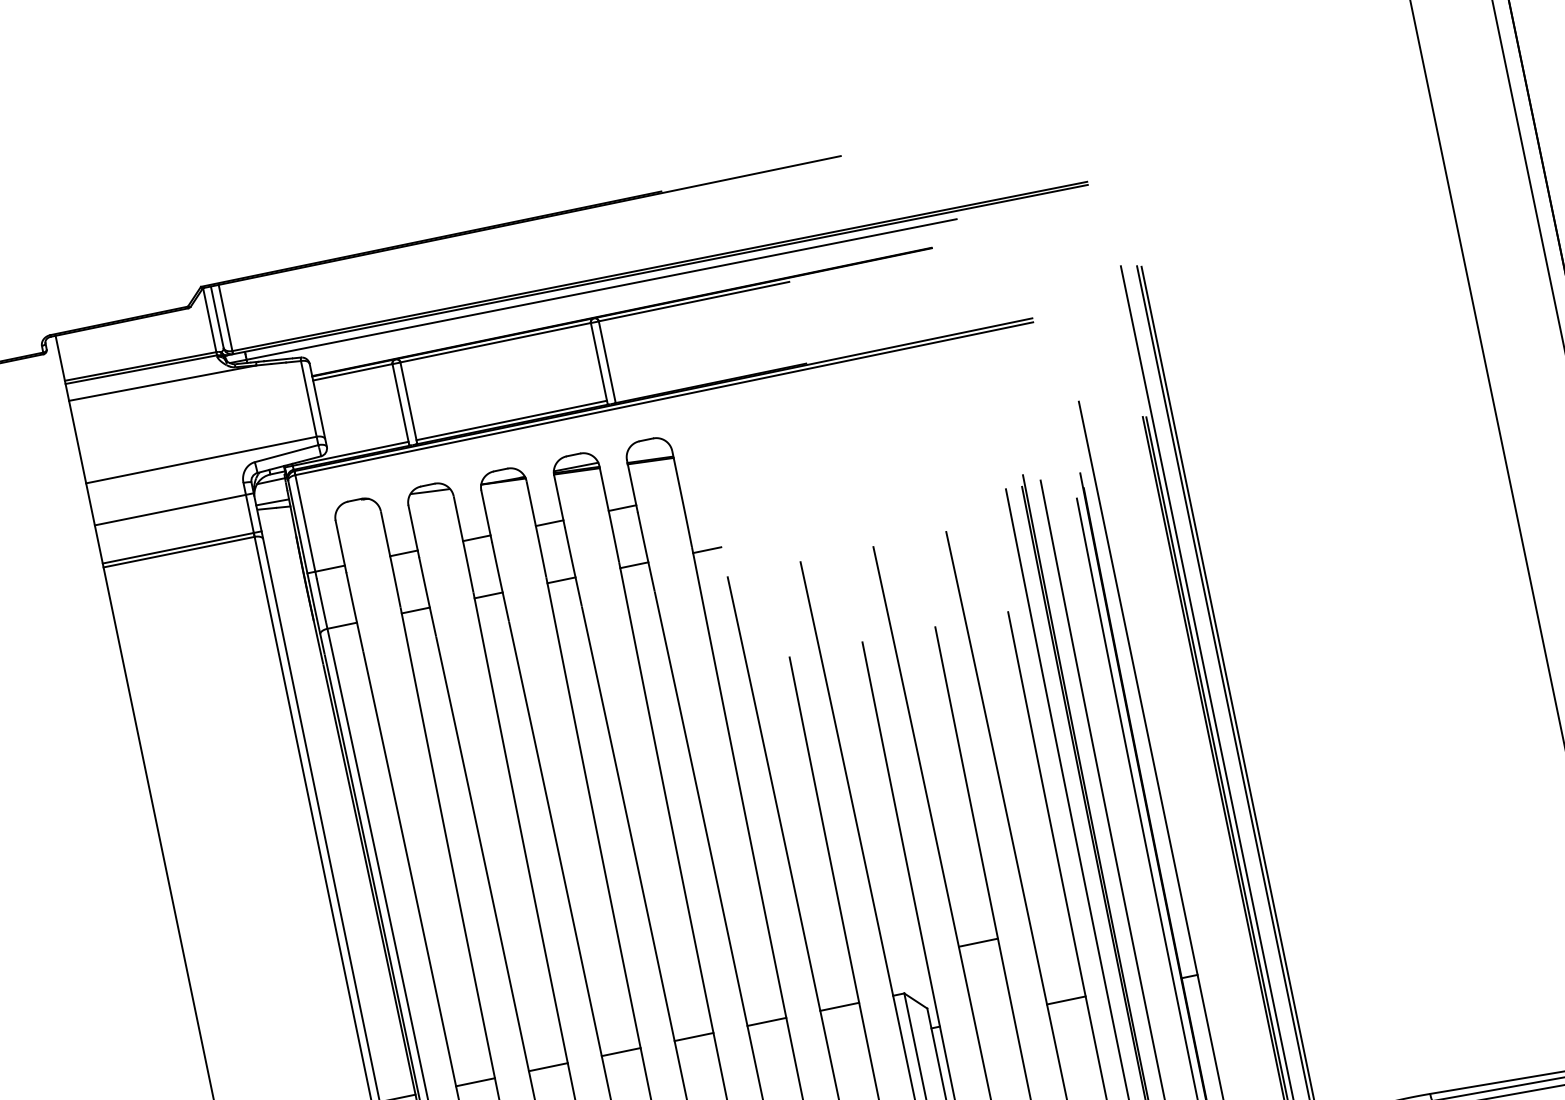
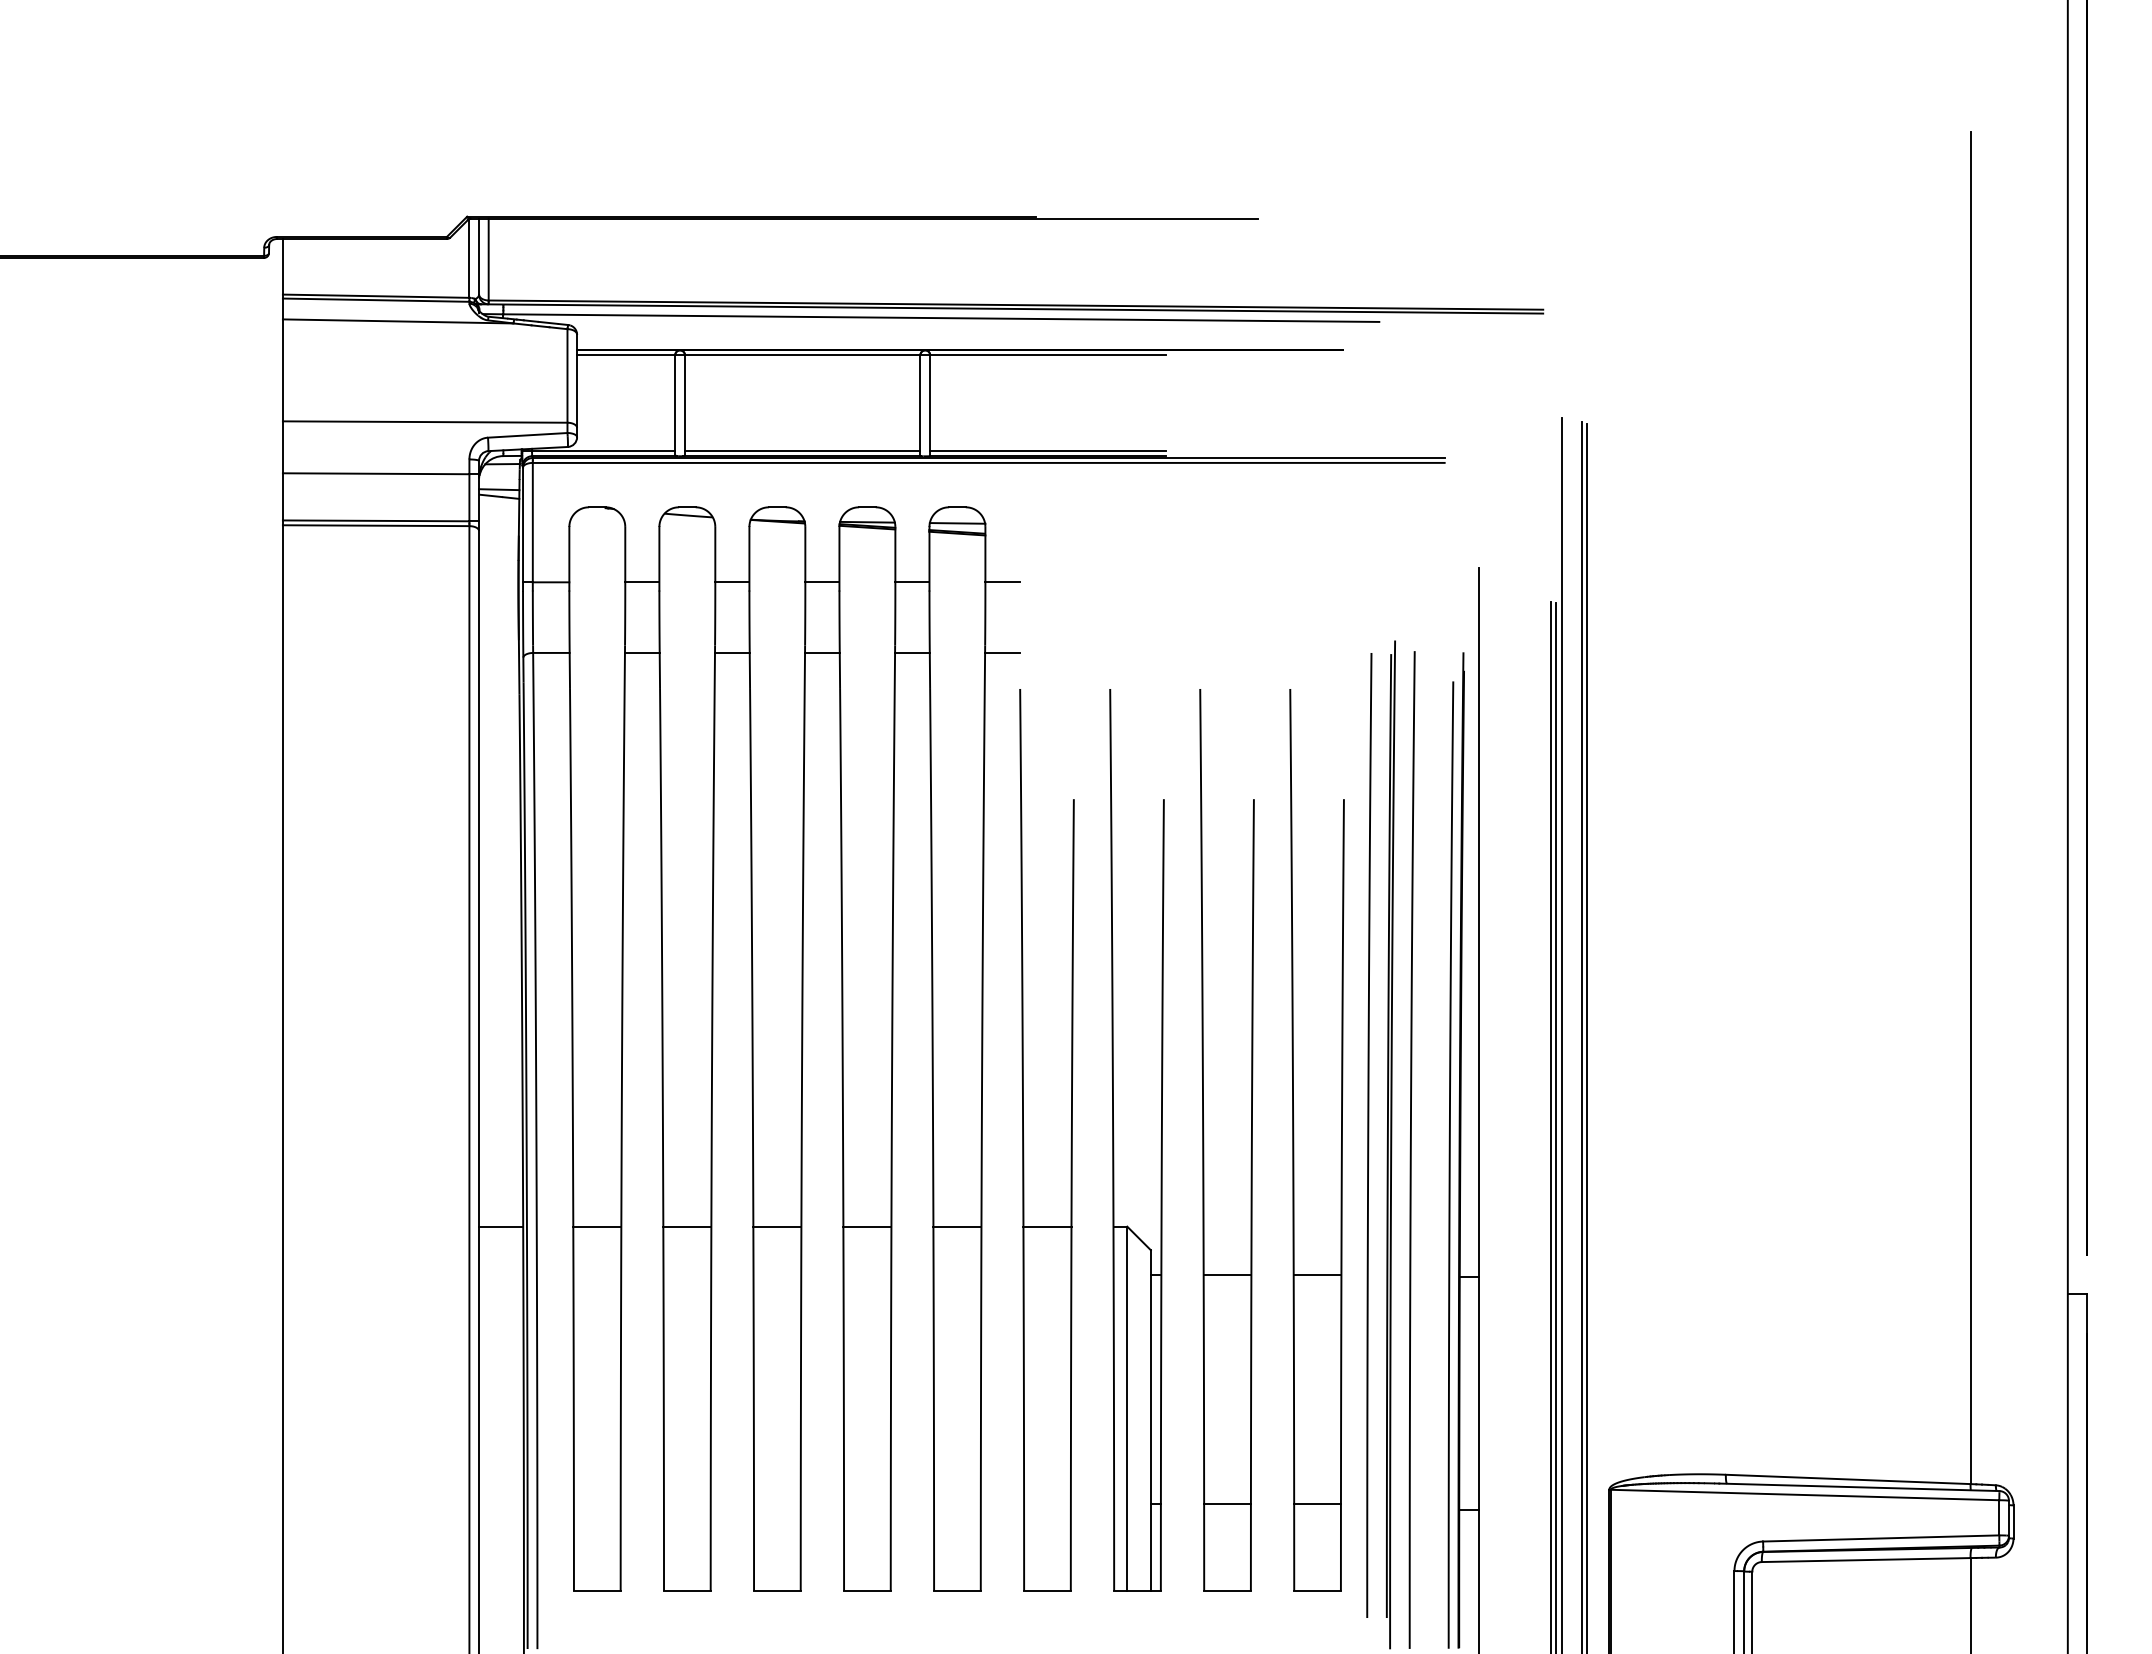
line: (709, 379) -> (1047, 451), added
line: (649, 452) -> (957, 523), added
line: (695, 493) -> (1002, 582), added
line: (978, 942) -> (1227, 1274), moved

